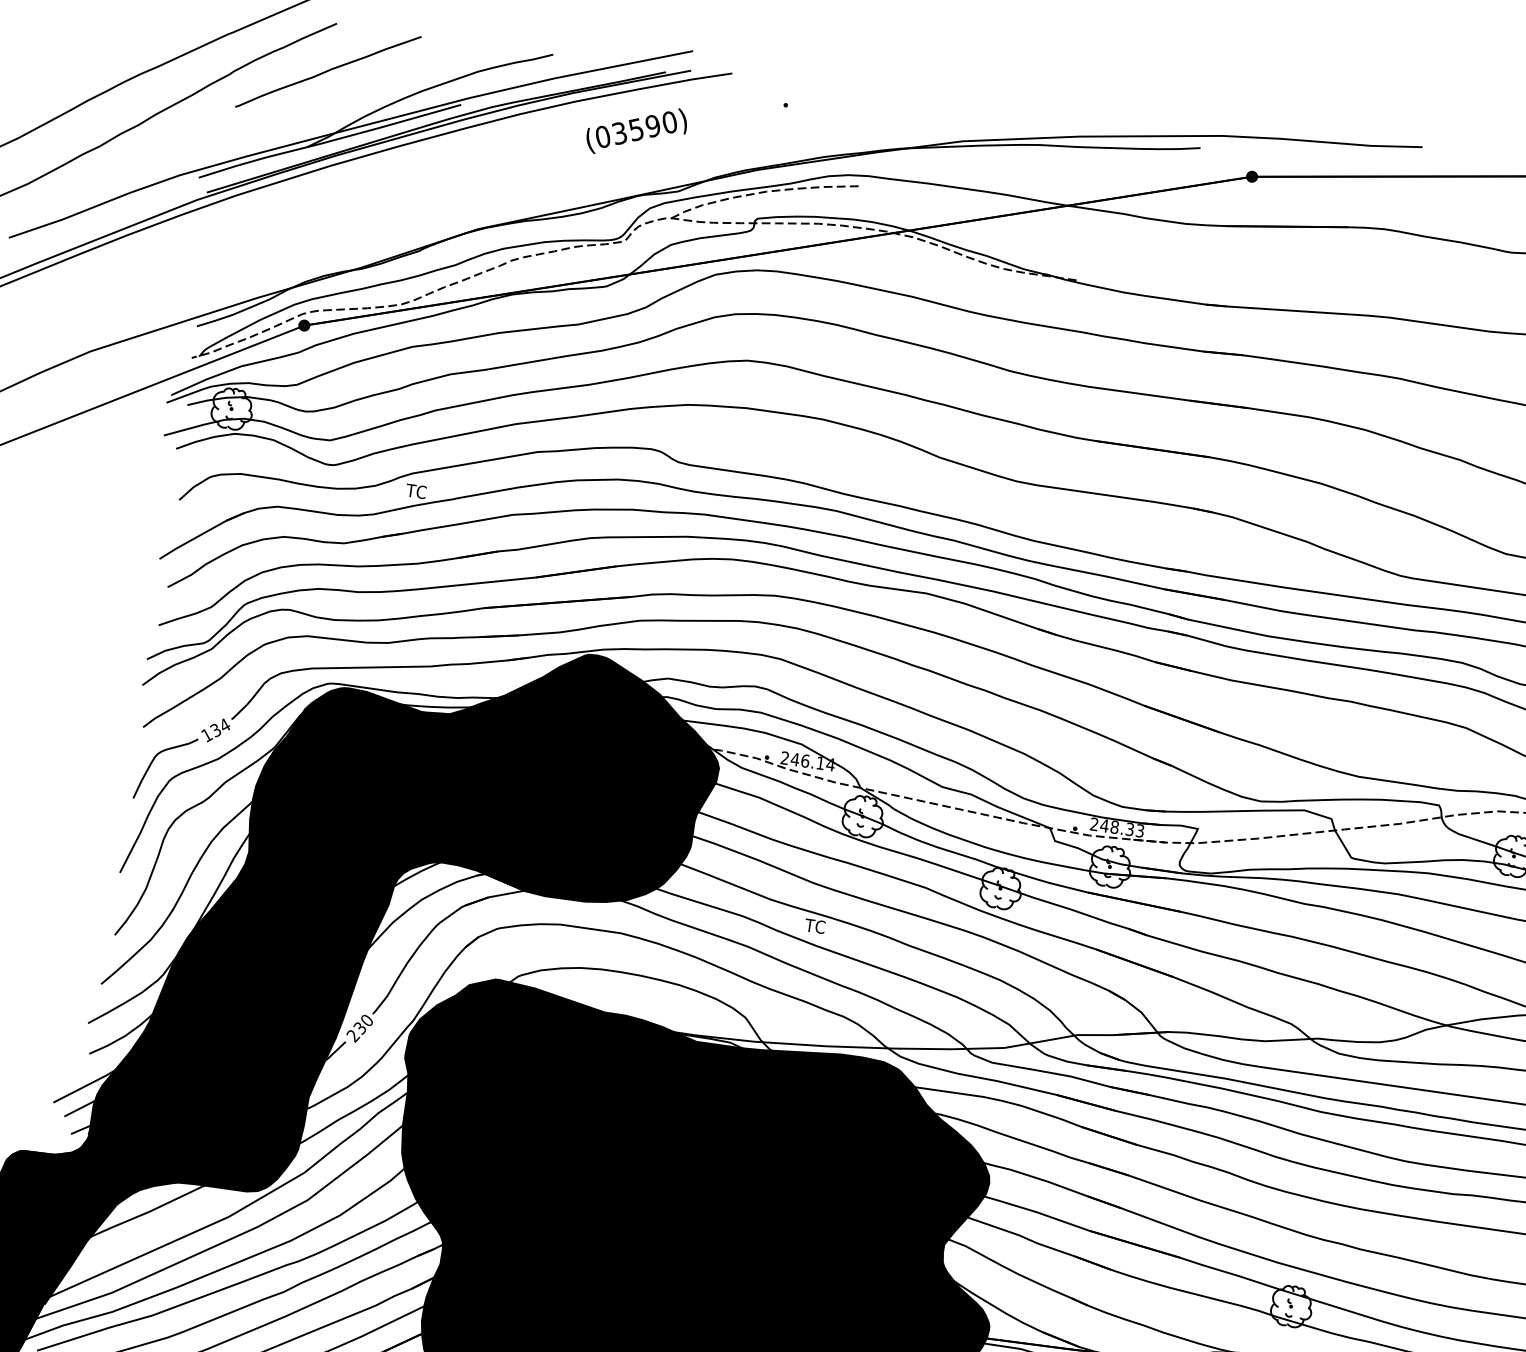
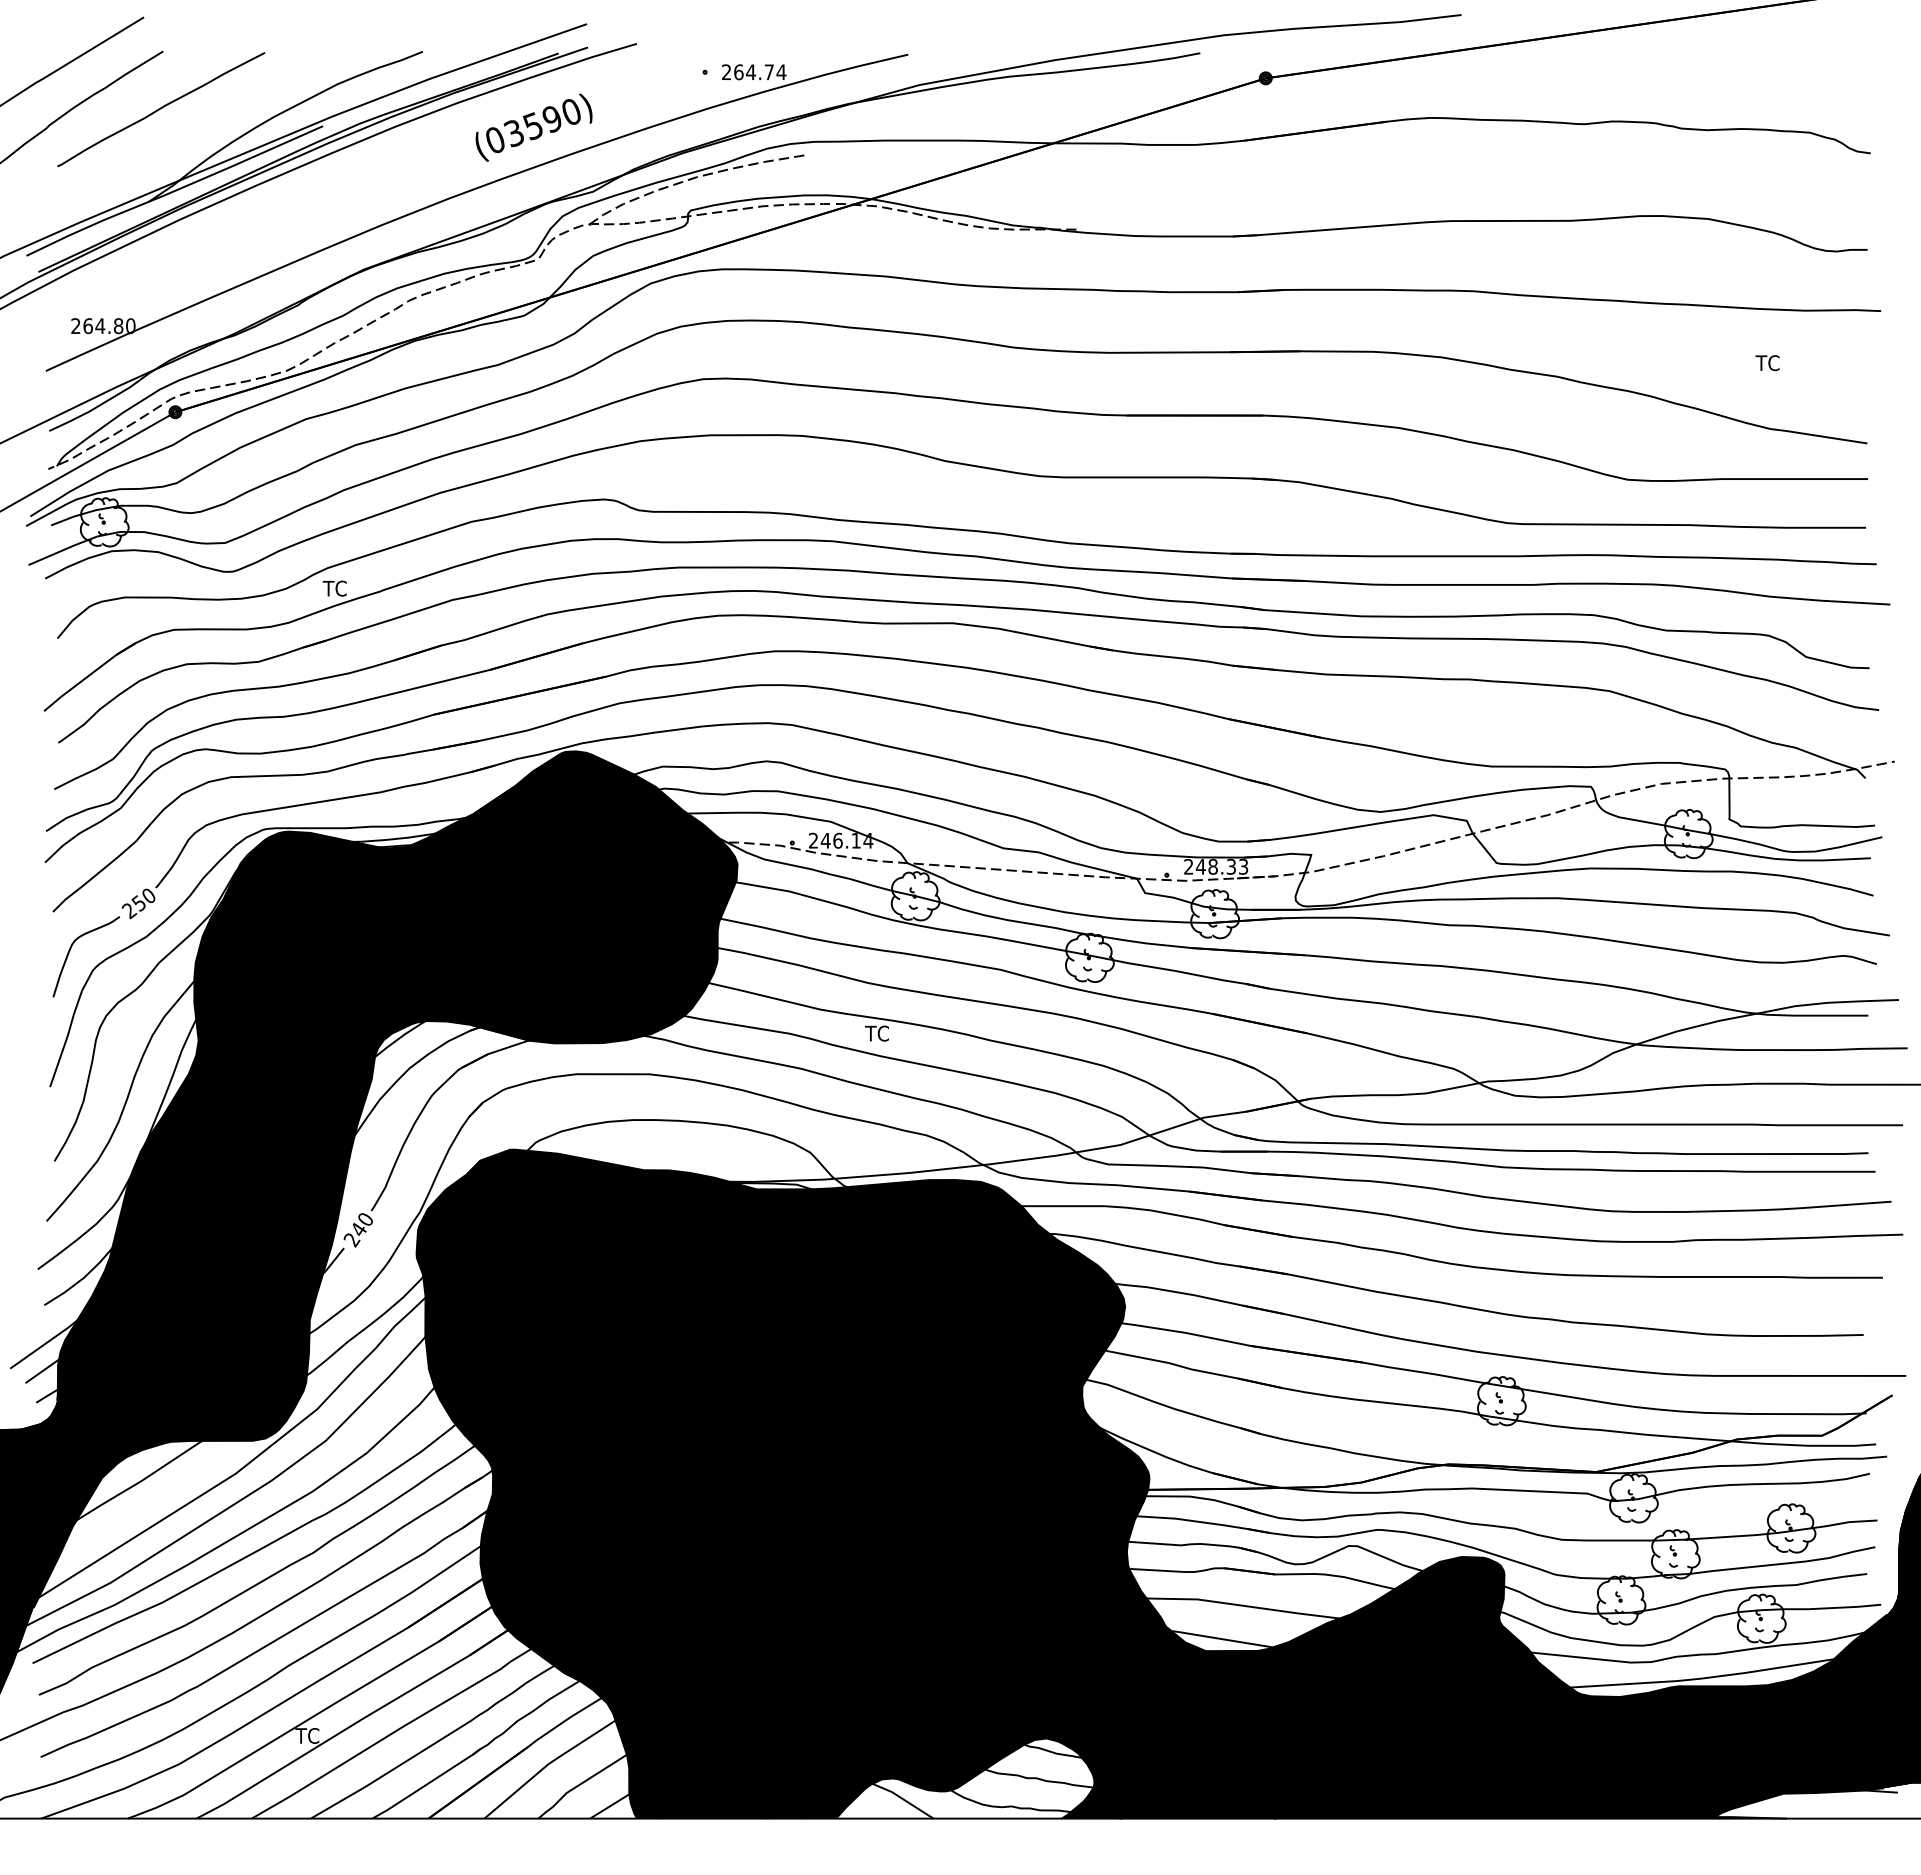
part: (572, 177) -> (466, 193), added
text: (215, 730) -> (138, 903), 134 -> 250
text: (359, 1028) -> (358, 1230), 230 -> 240

